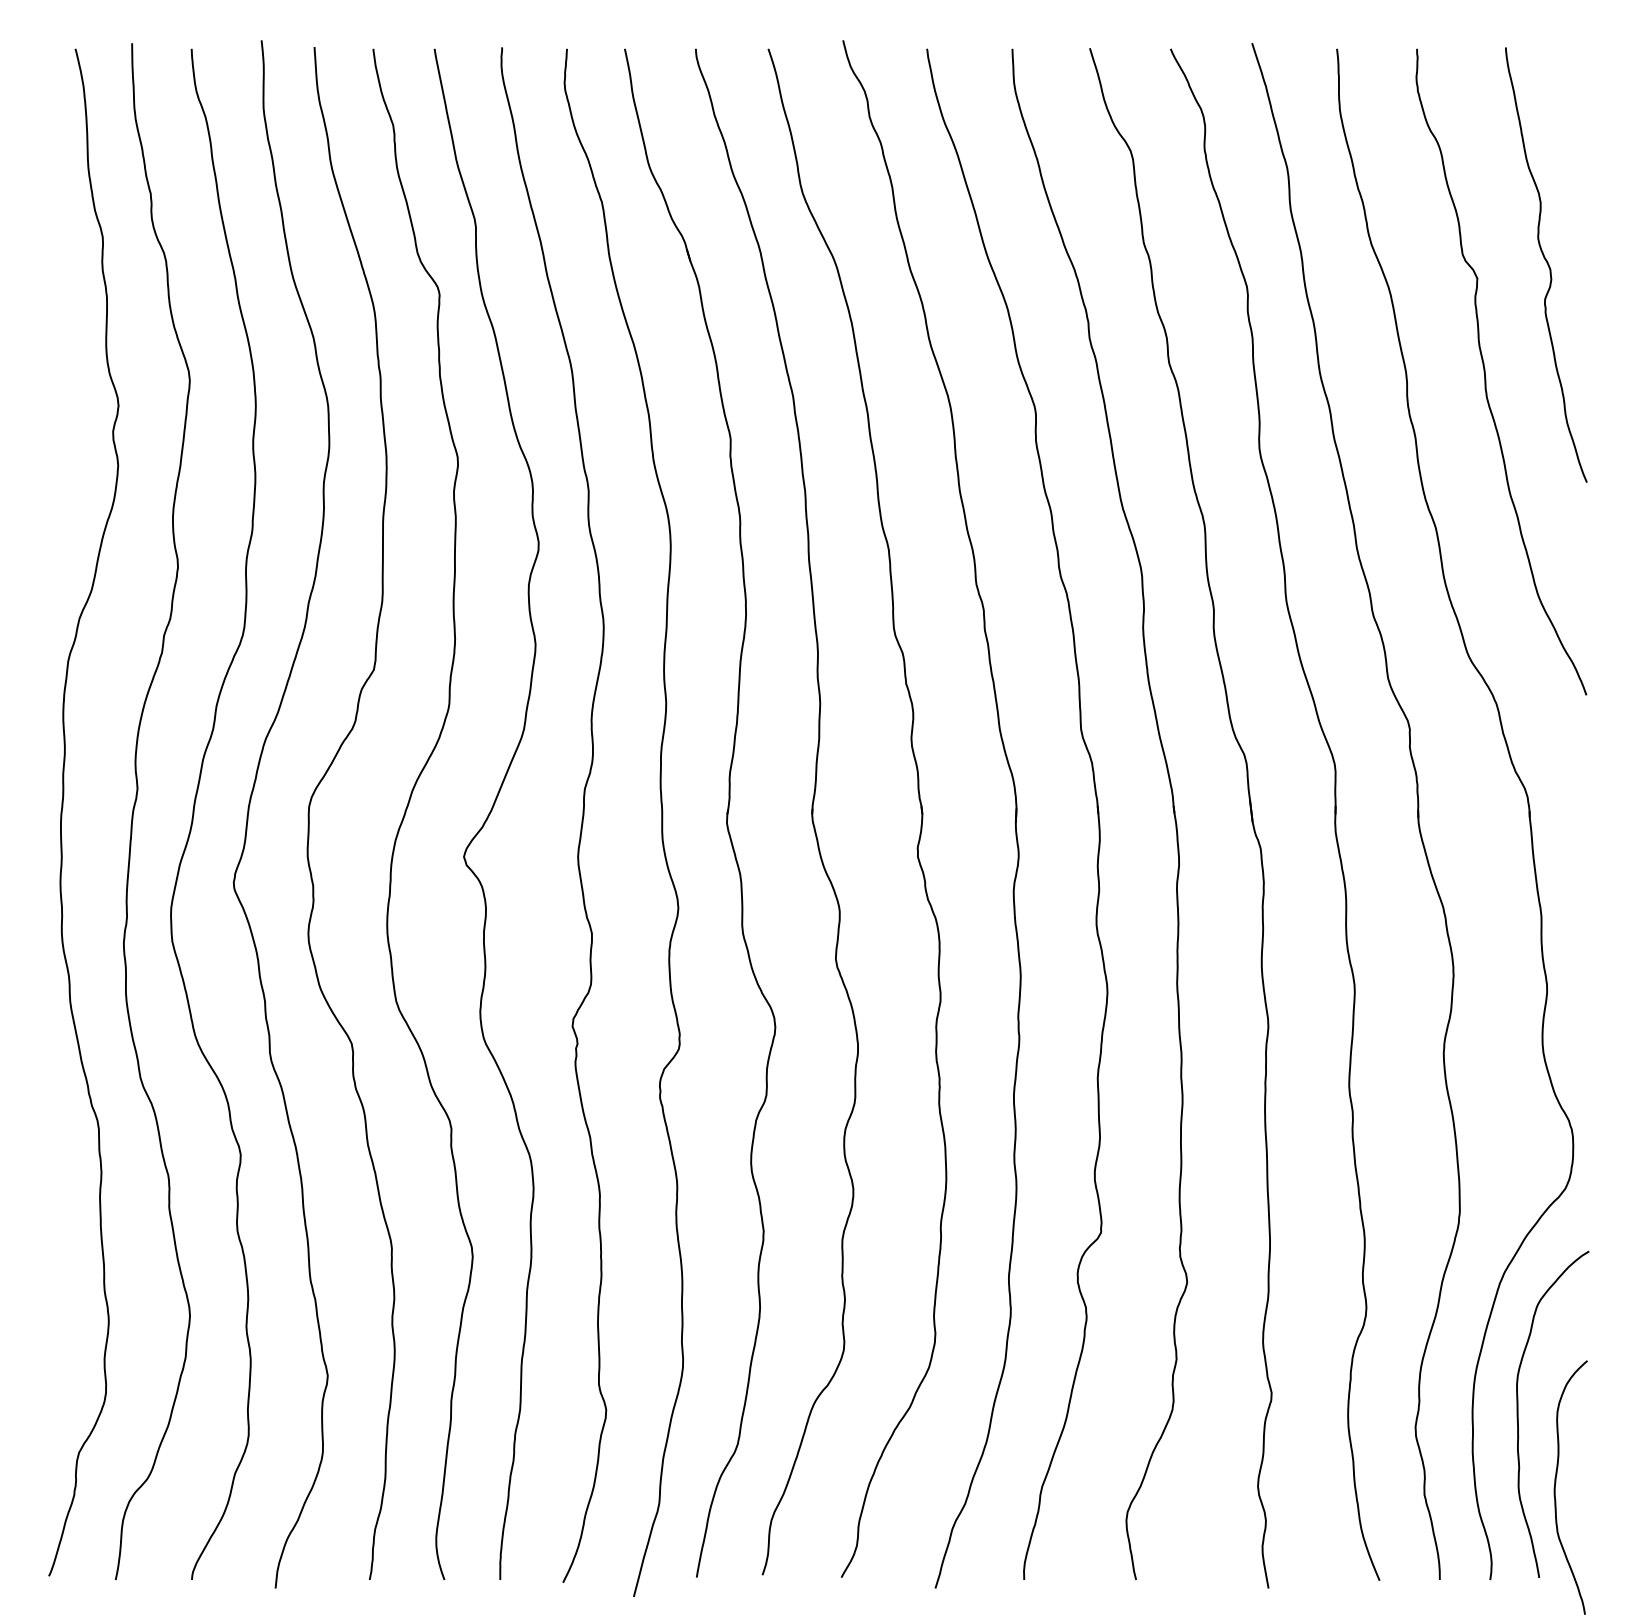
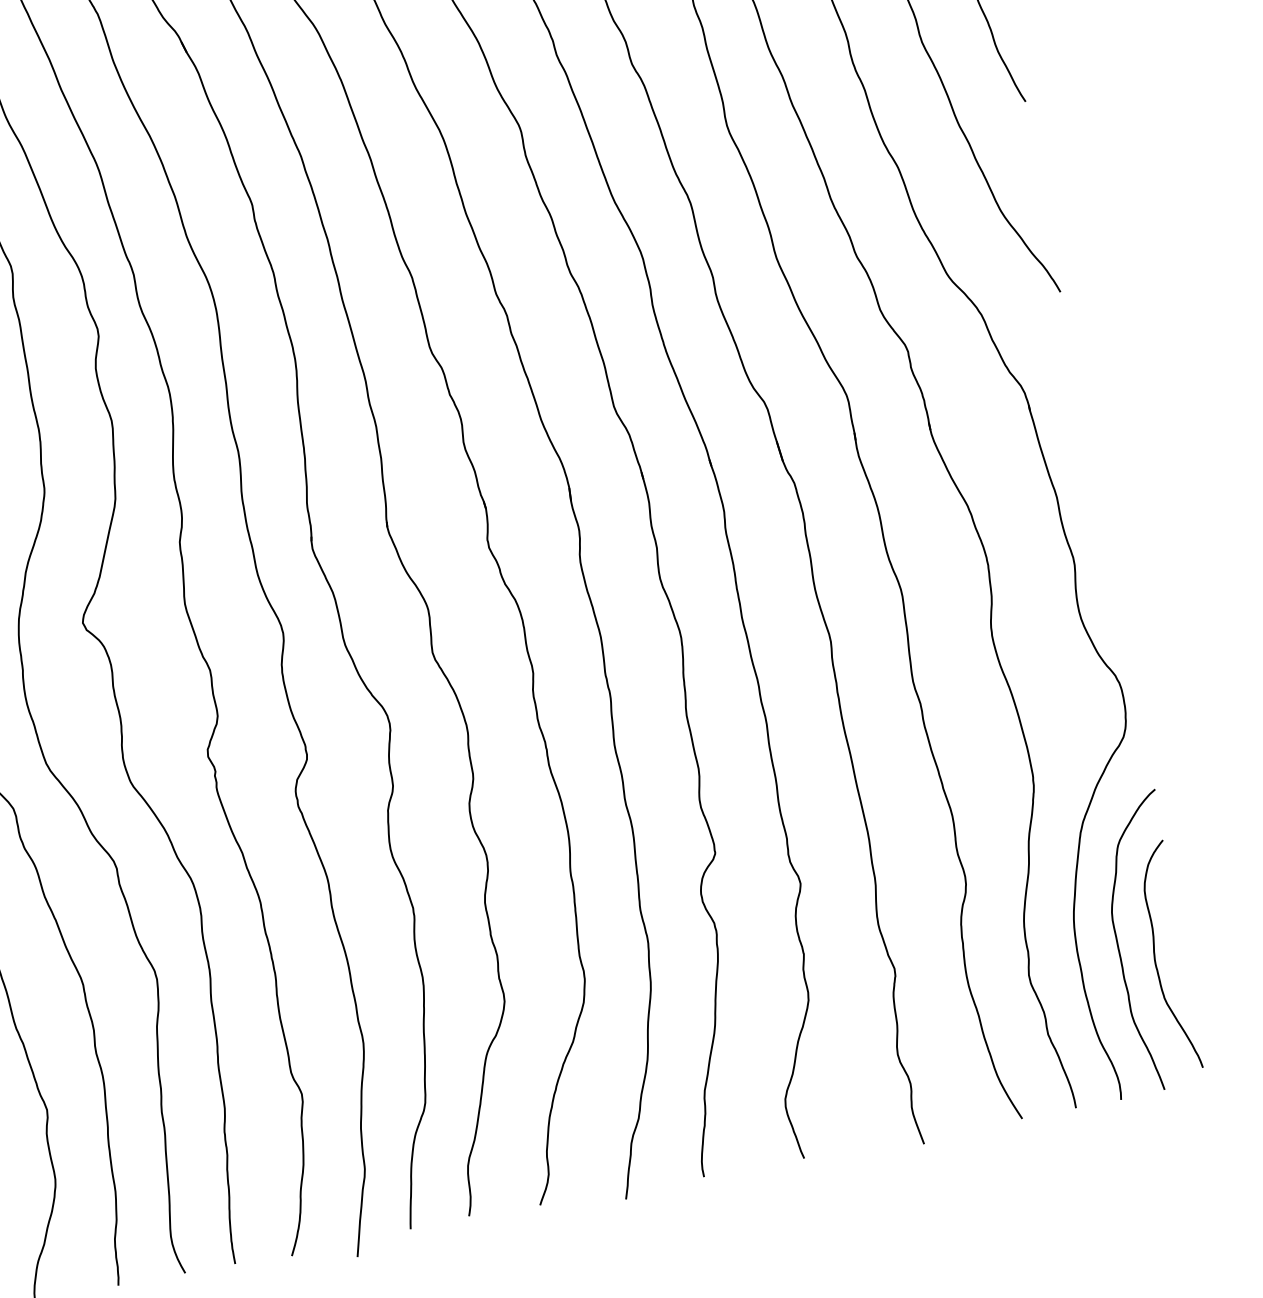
curve: (1556, 1483) -> (1155, 955), moved

